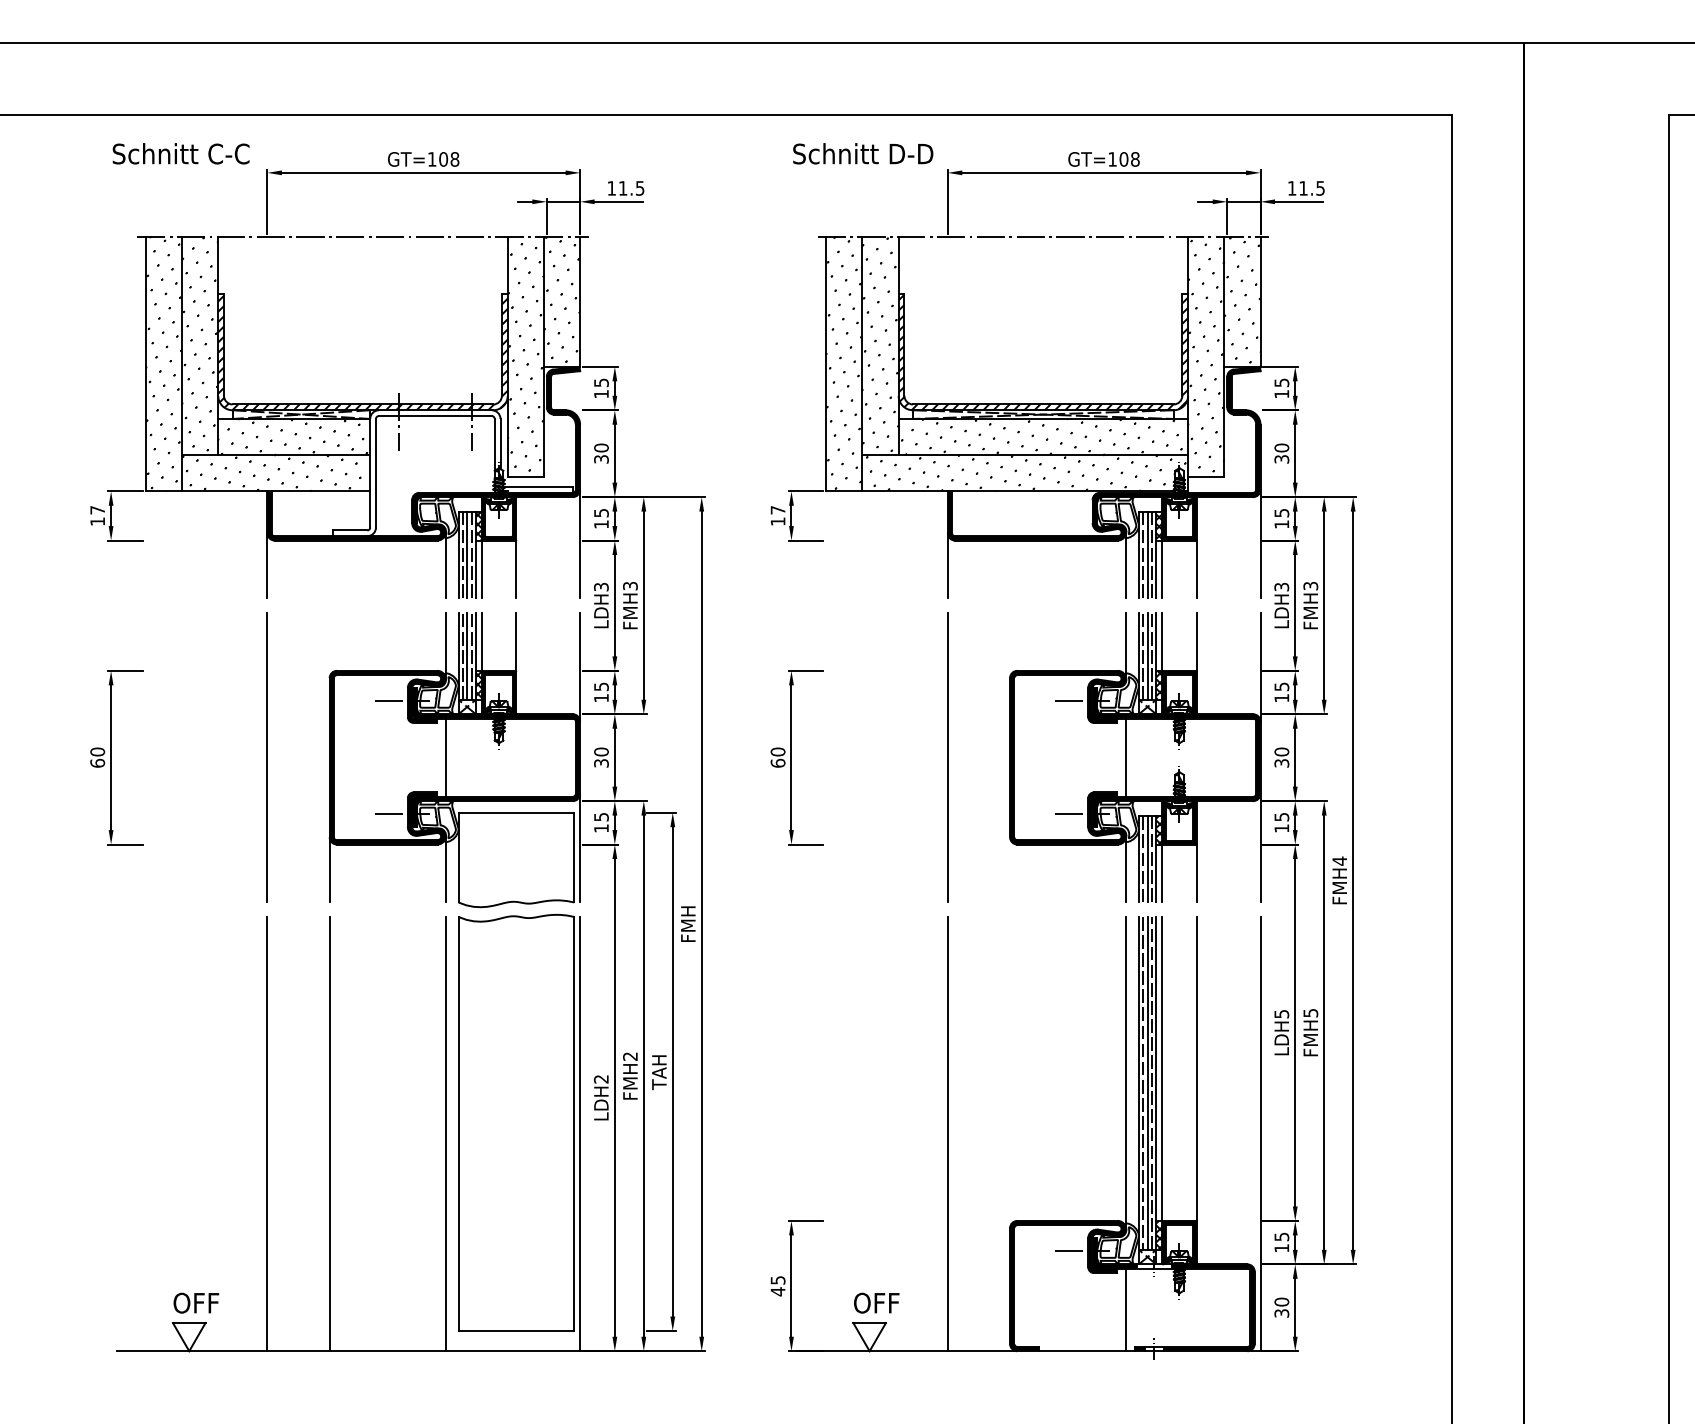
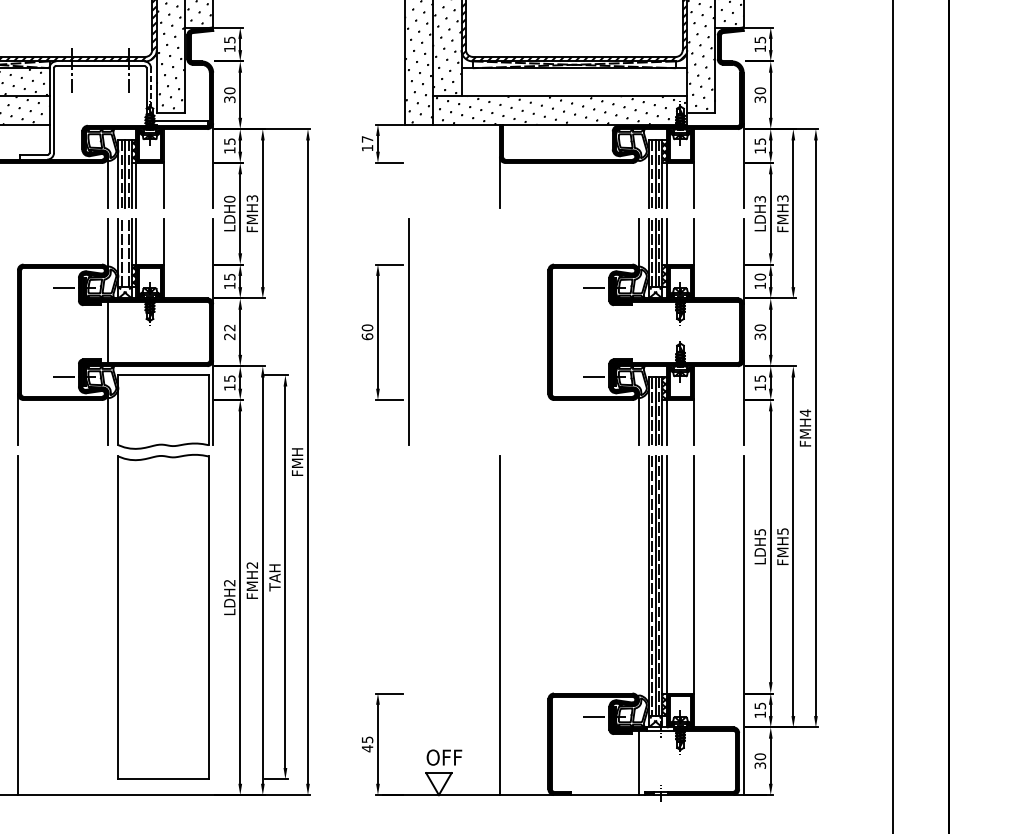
hatch: (1043, 436) -> (574, 81), removed
line: (500, 443) -> (151, 87), solid -> dashed
line: (1125, 565) -> (638, 182), removed
text: (601, 586) -> (229, 198), LDH3 -> LDH0
line: (467, 655) -> (125, 252), removed
text: (1281, 686) -> (760, 276), 15 -> 10
text: (601, 757) -> (229, 332), 30 -> 22
line: (947, 757) -> (408, 332), moved
line: (1125, 757) -> (638, 332), removed
line: (1125, 1072) -> (638, 577), removed
line: (445, 1133) -> (108, 625), removed
line: (580, 1133) -> (213, 625), removed

